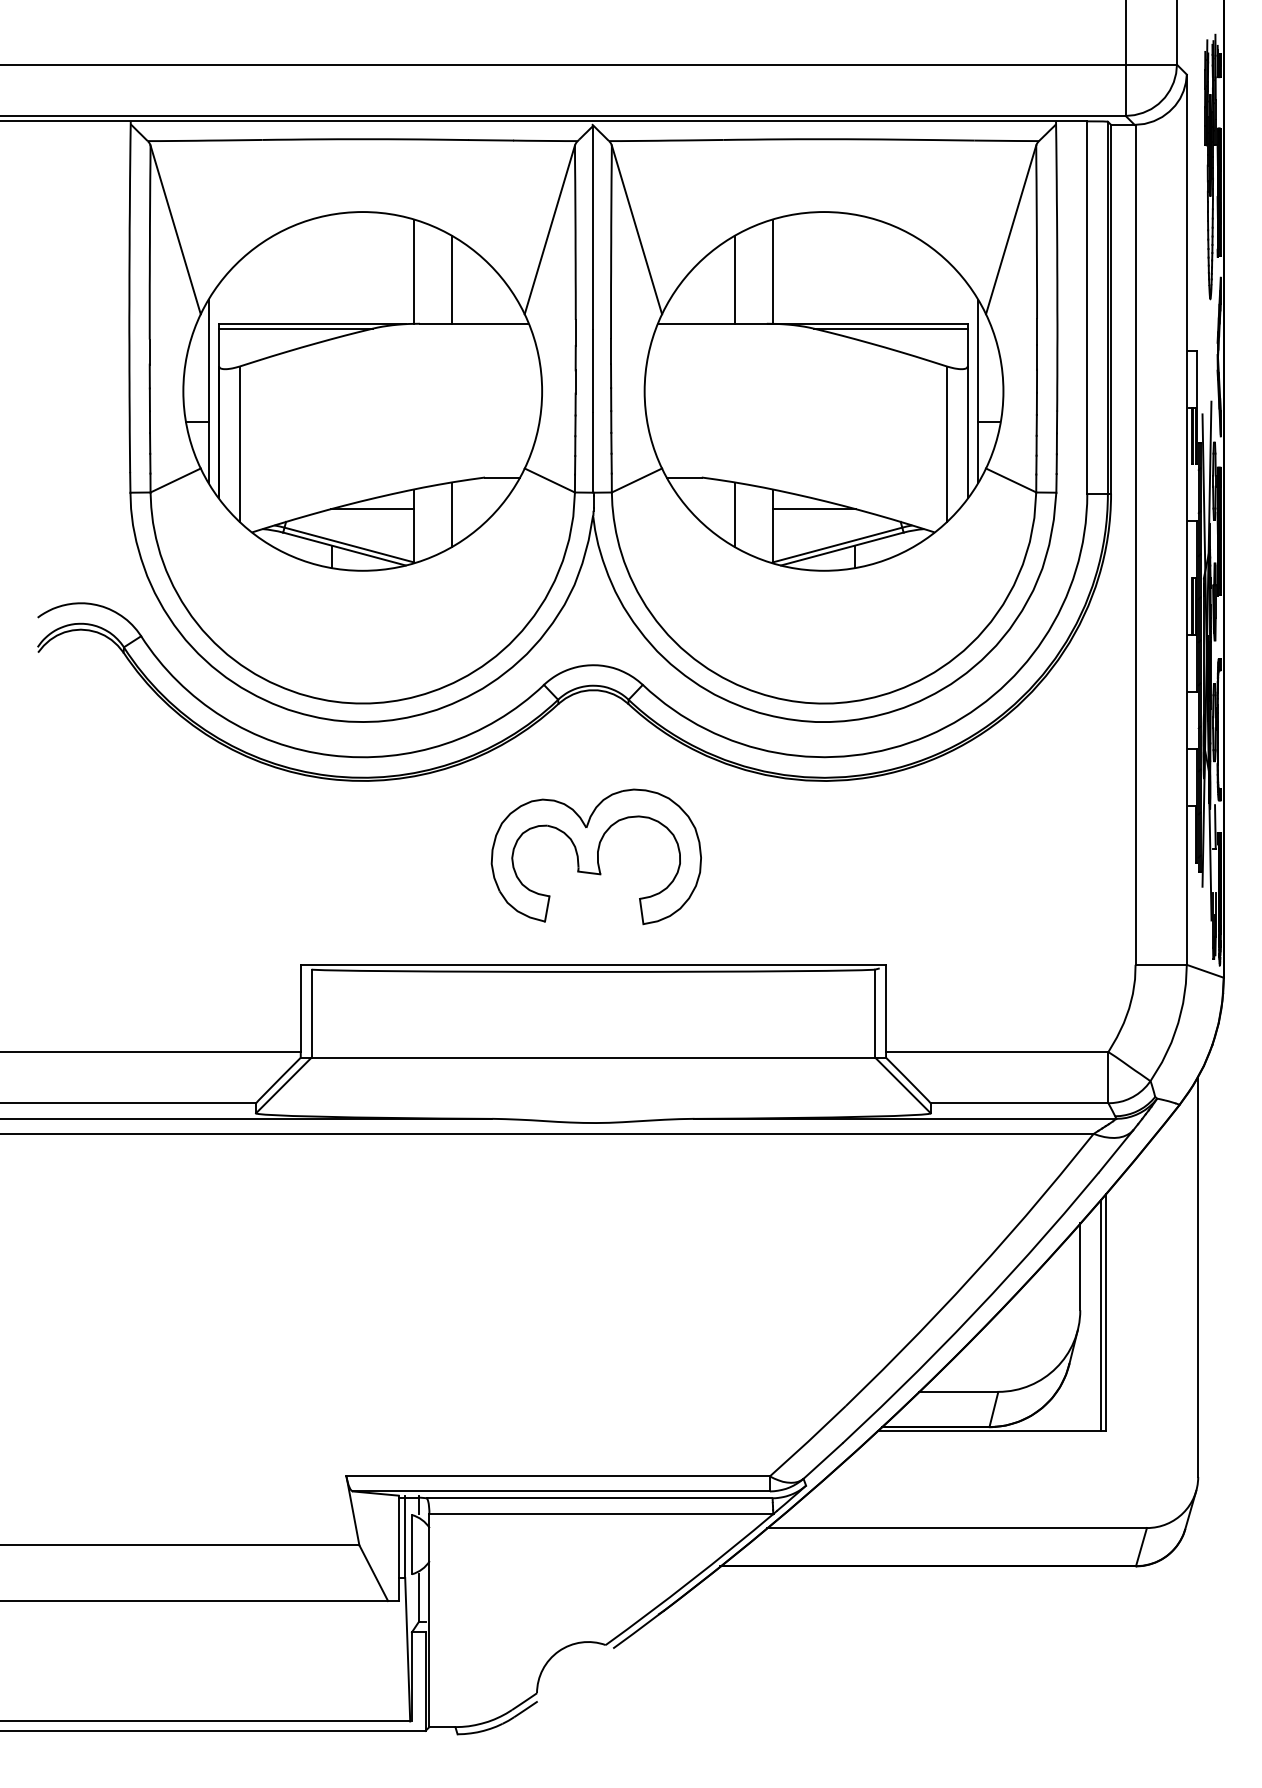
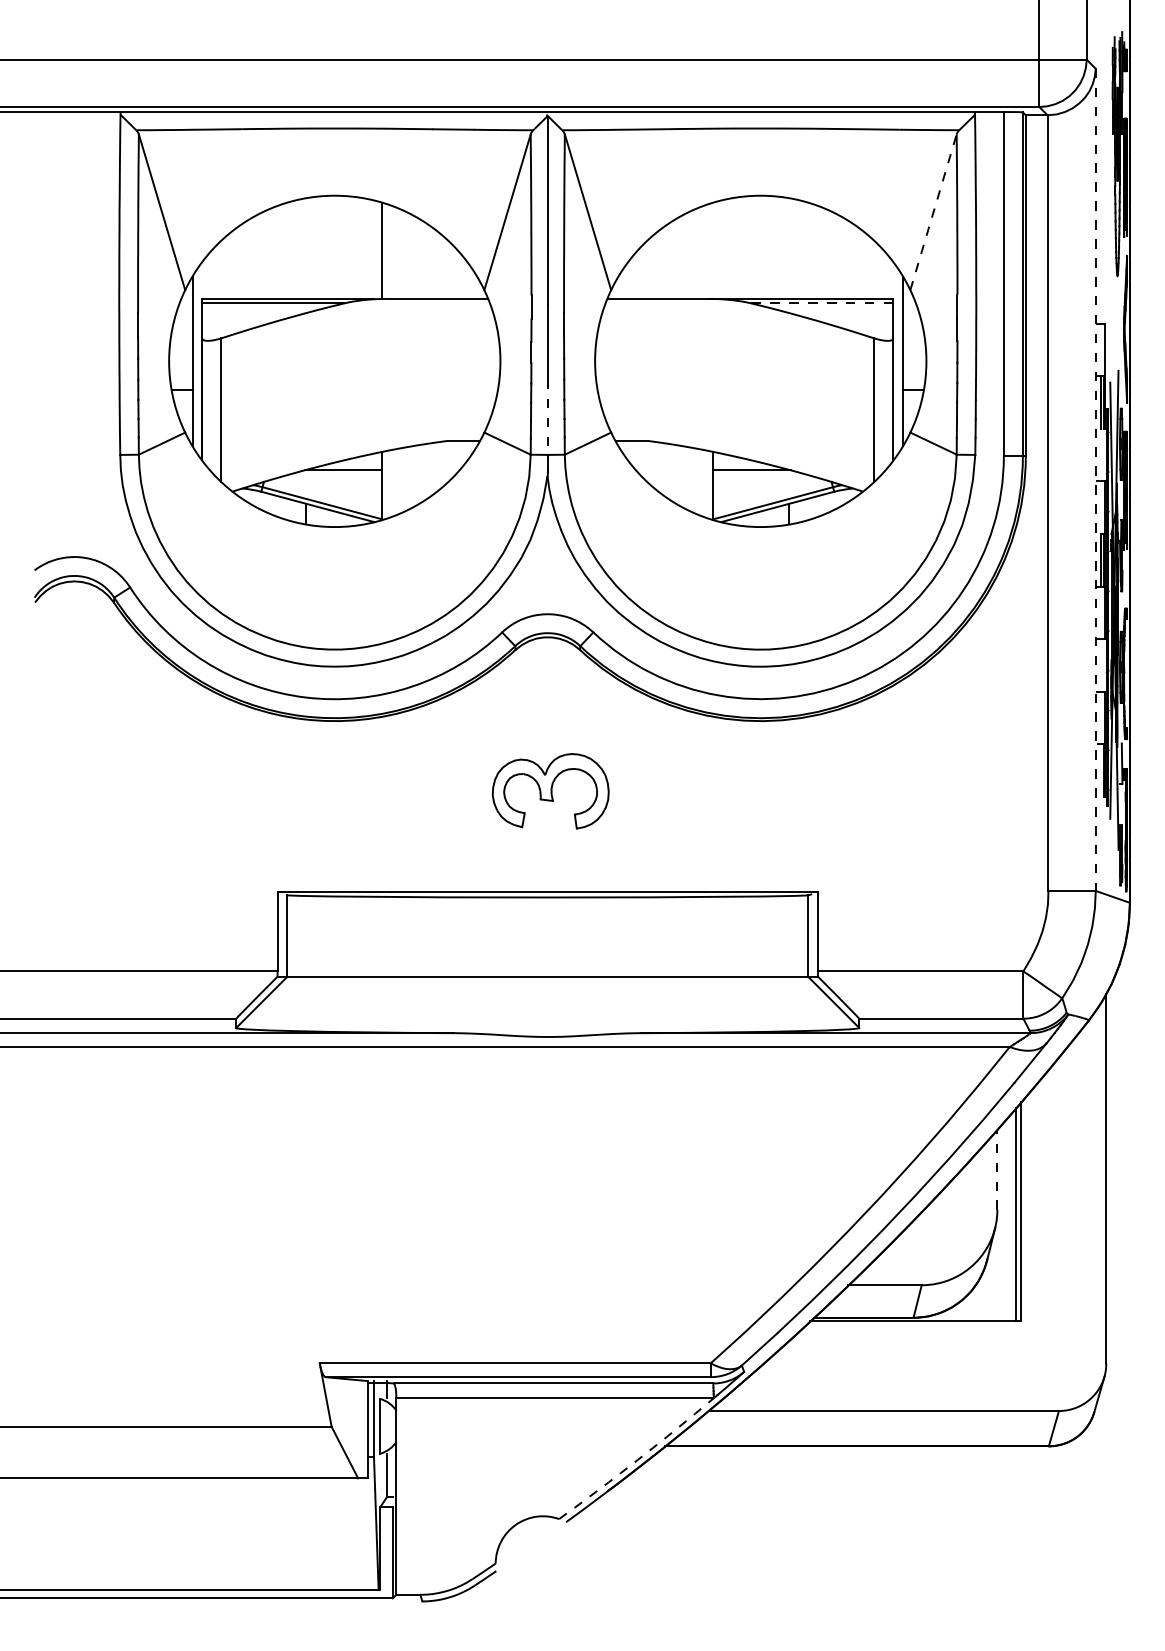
line: (1011, 229) -> (933, 211), solid -> dashed
line: (772, 271) -> (713, 250), removed
line: (451, 278) -> (416, 257), removed
line: (734, 278) -> (678, 257), removed
line: (889, 328) -> (821, 303), solid -> dashed
line: (593, 452) -> (547, 417), solid -> dashed
line: (451, 514) -> (416, 475), removed
line: (734, 514) -> (678, 475), removed
line: (1186, 520) -> (1095, 480), solid -> dashed
part: (596, 857) -> (550, 791), size x0.6
line: (1080, 1266) -> (997, 1169), solid -> dashed
arc: (690, 1580) -> (637, 1459), solid -> dashed

